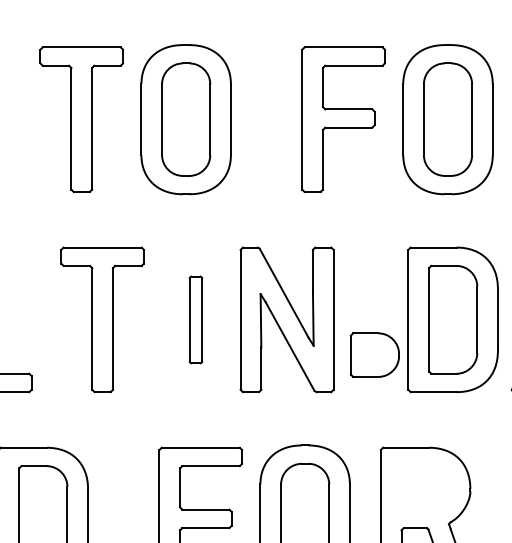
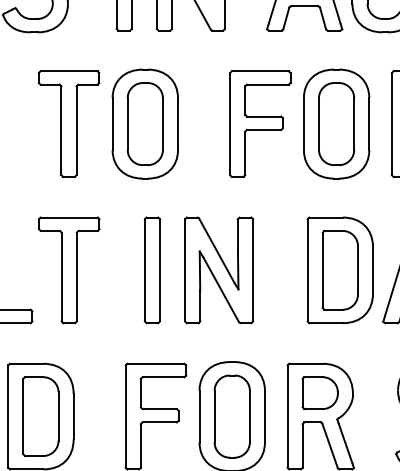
part: (102, 320) -> (69, 270), moved
part: (196, 320) -> (152, 270), size x1.67
part: (373, 355) -> (319, 393), moved

